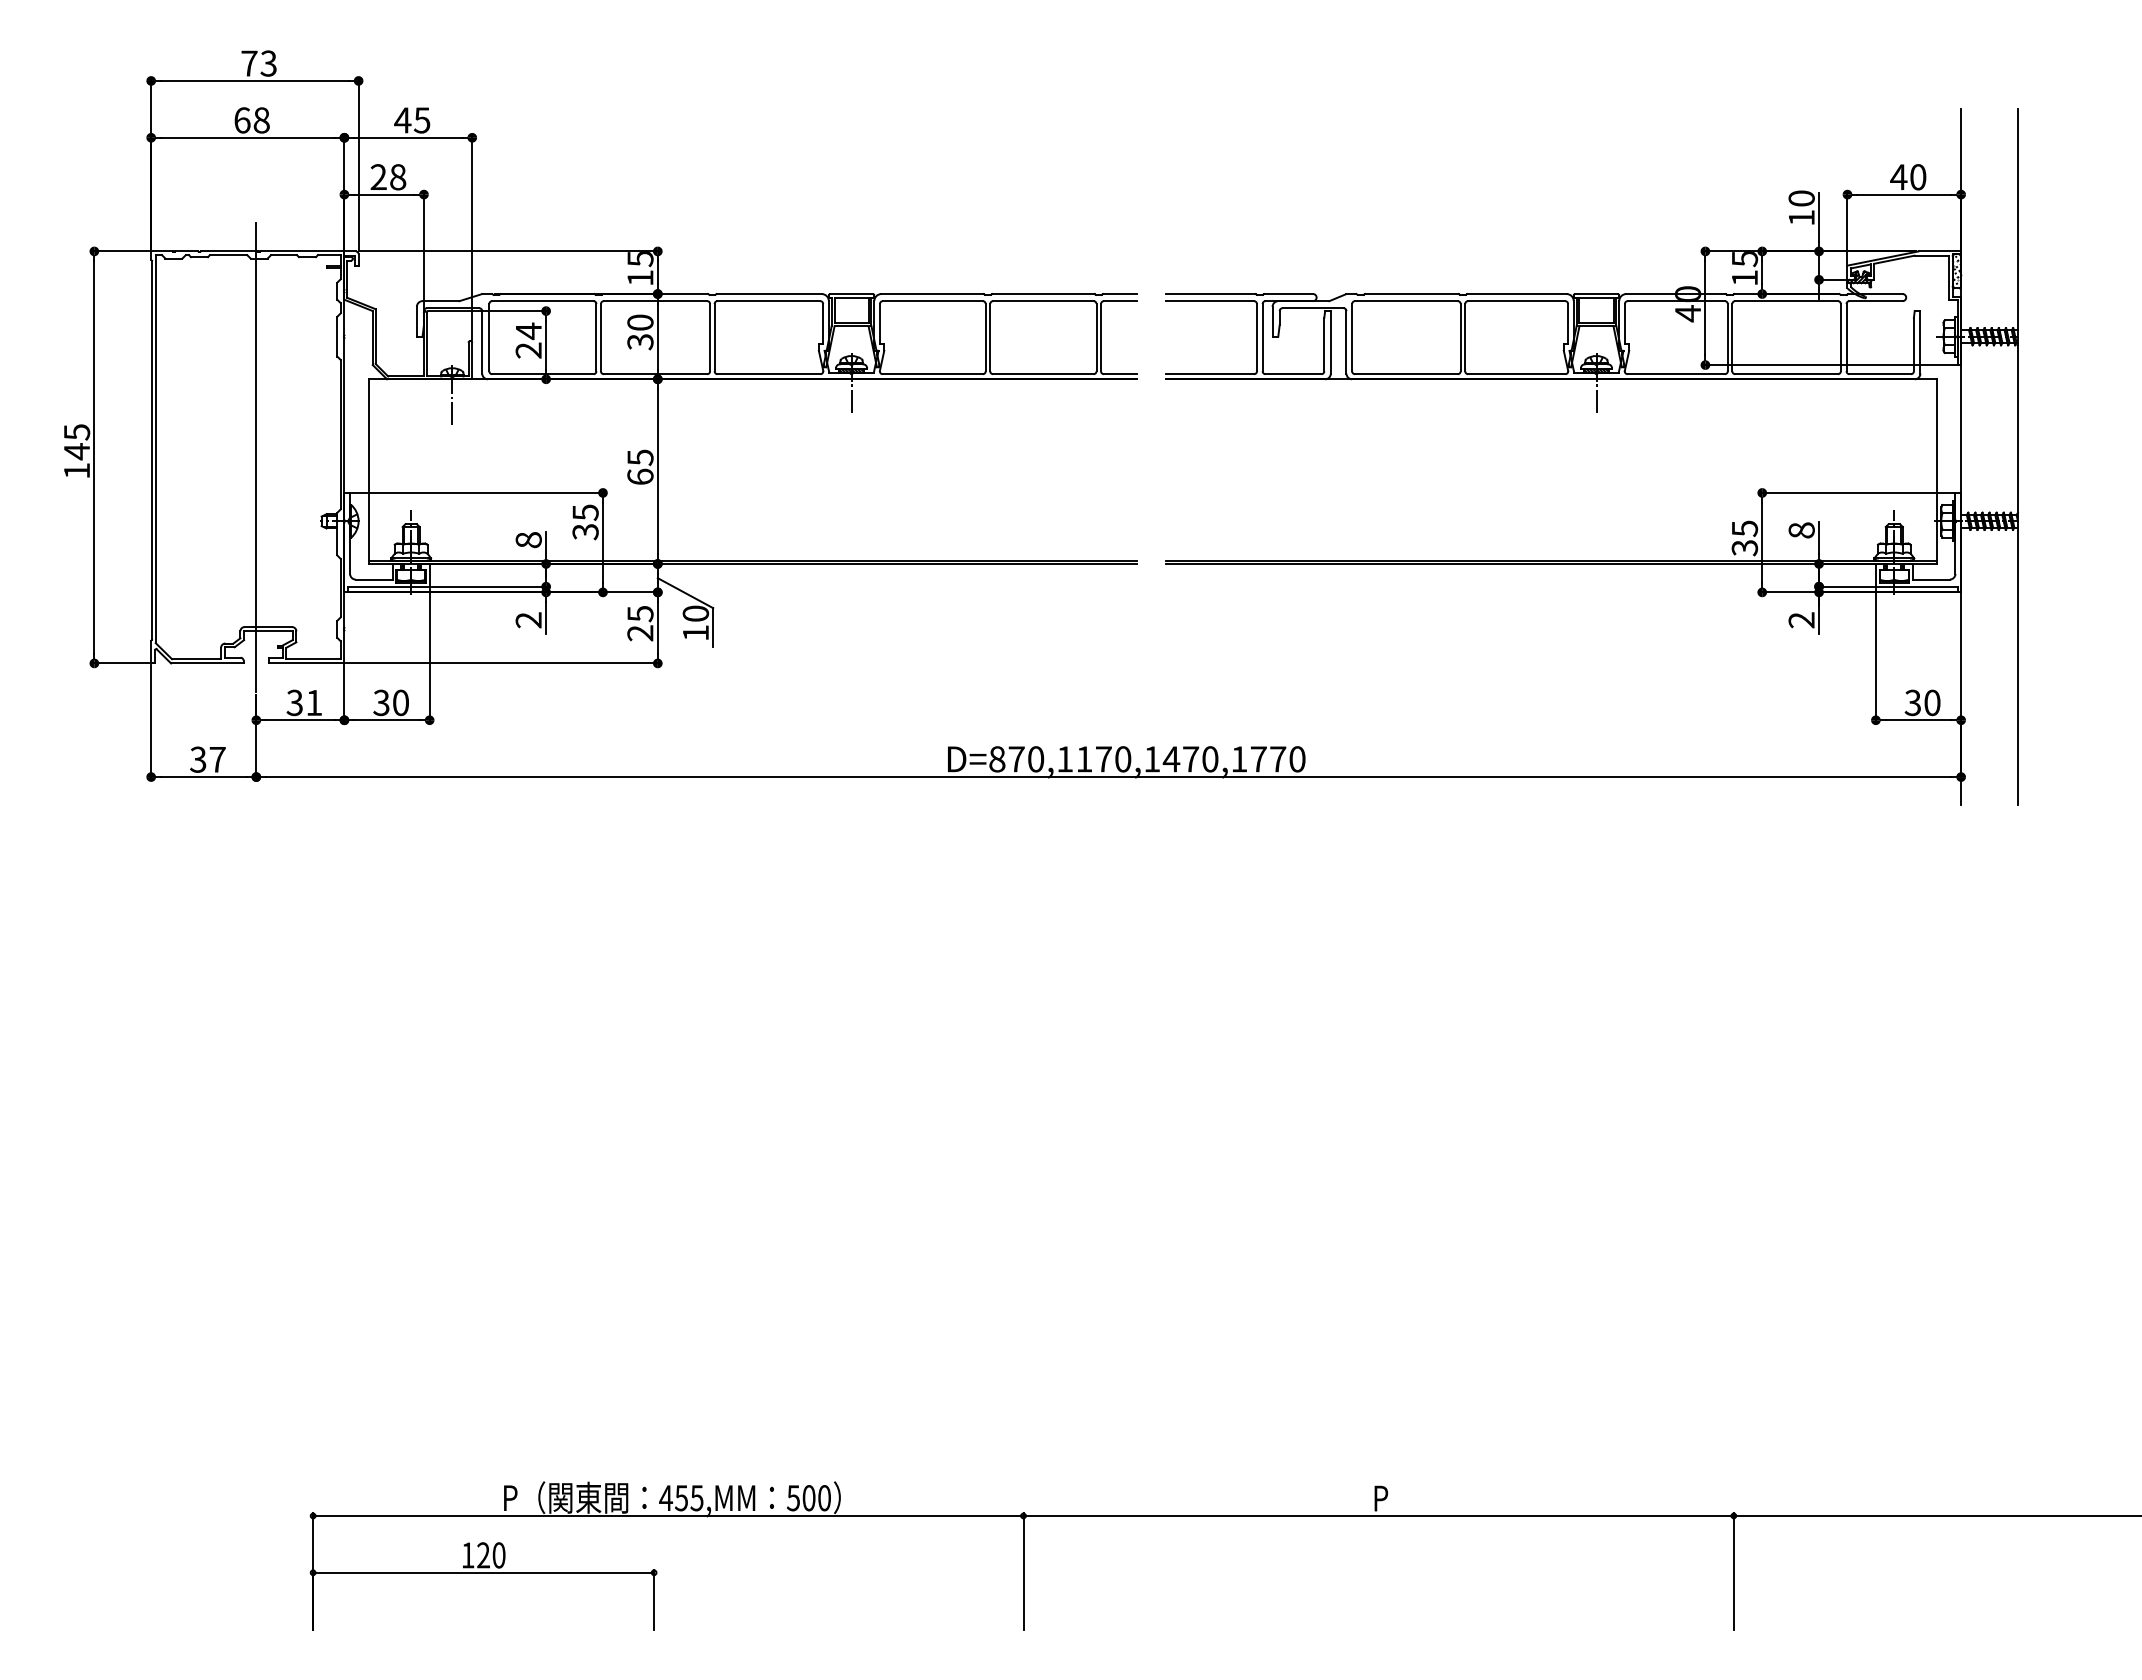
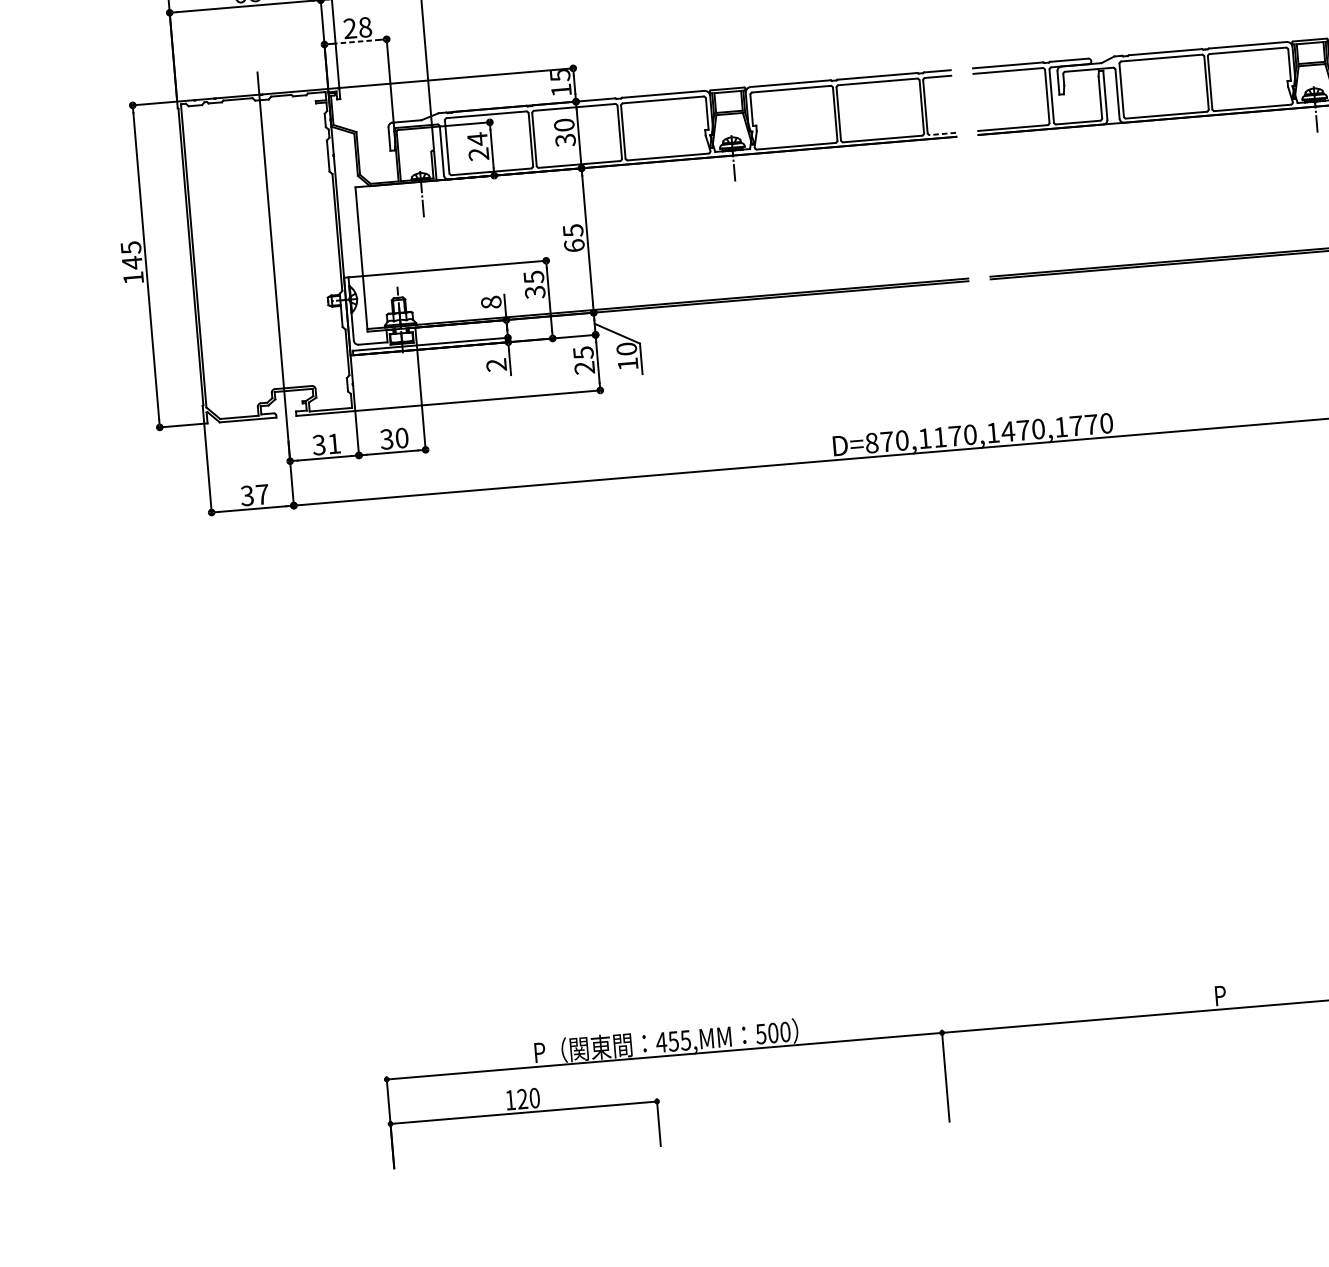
line: (384, 194) -> (355, 41), solid -> dashed
line: (1120, 374) -> (943, 134), solid -> dashed

